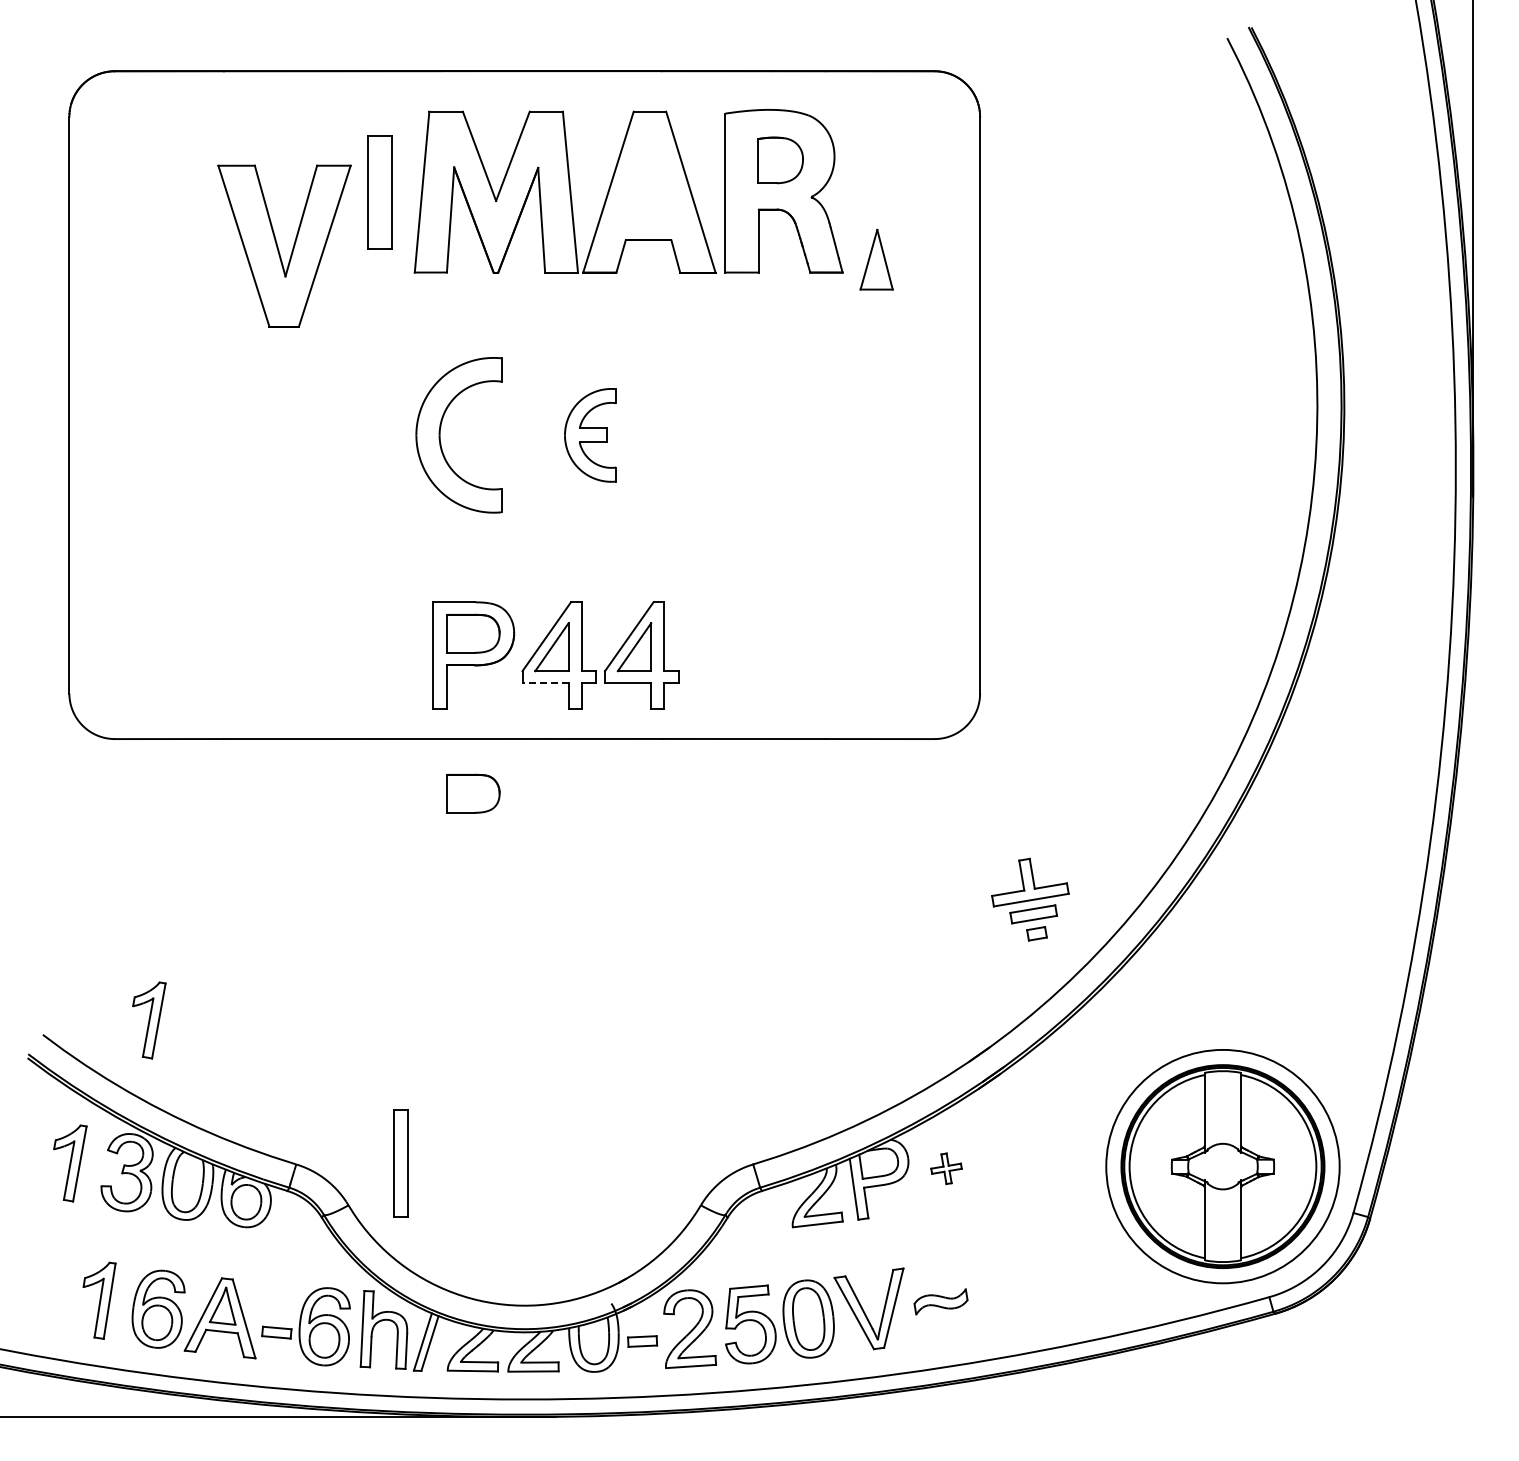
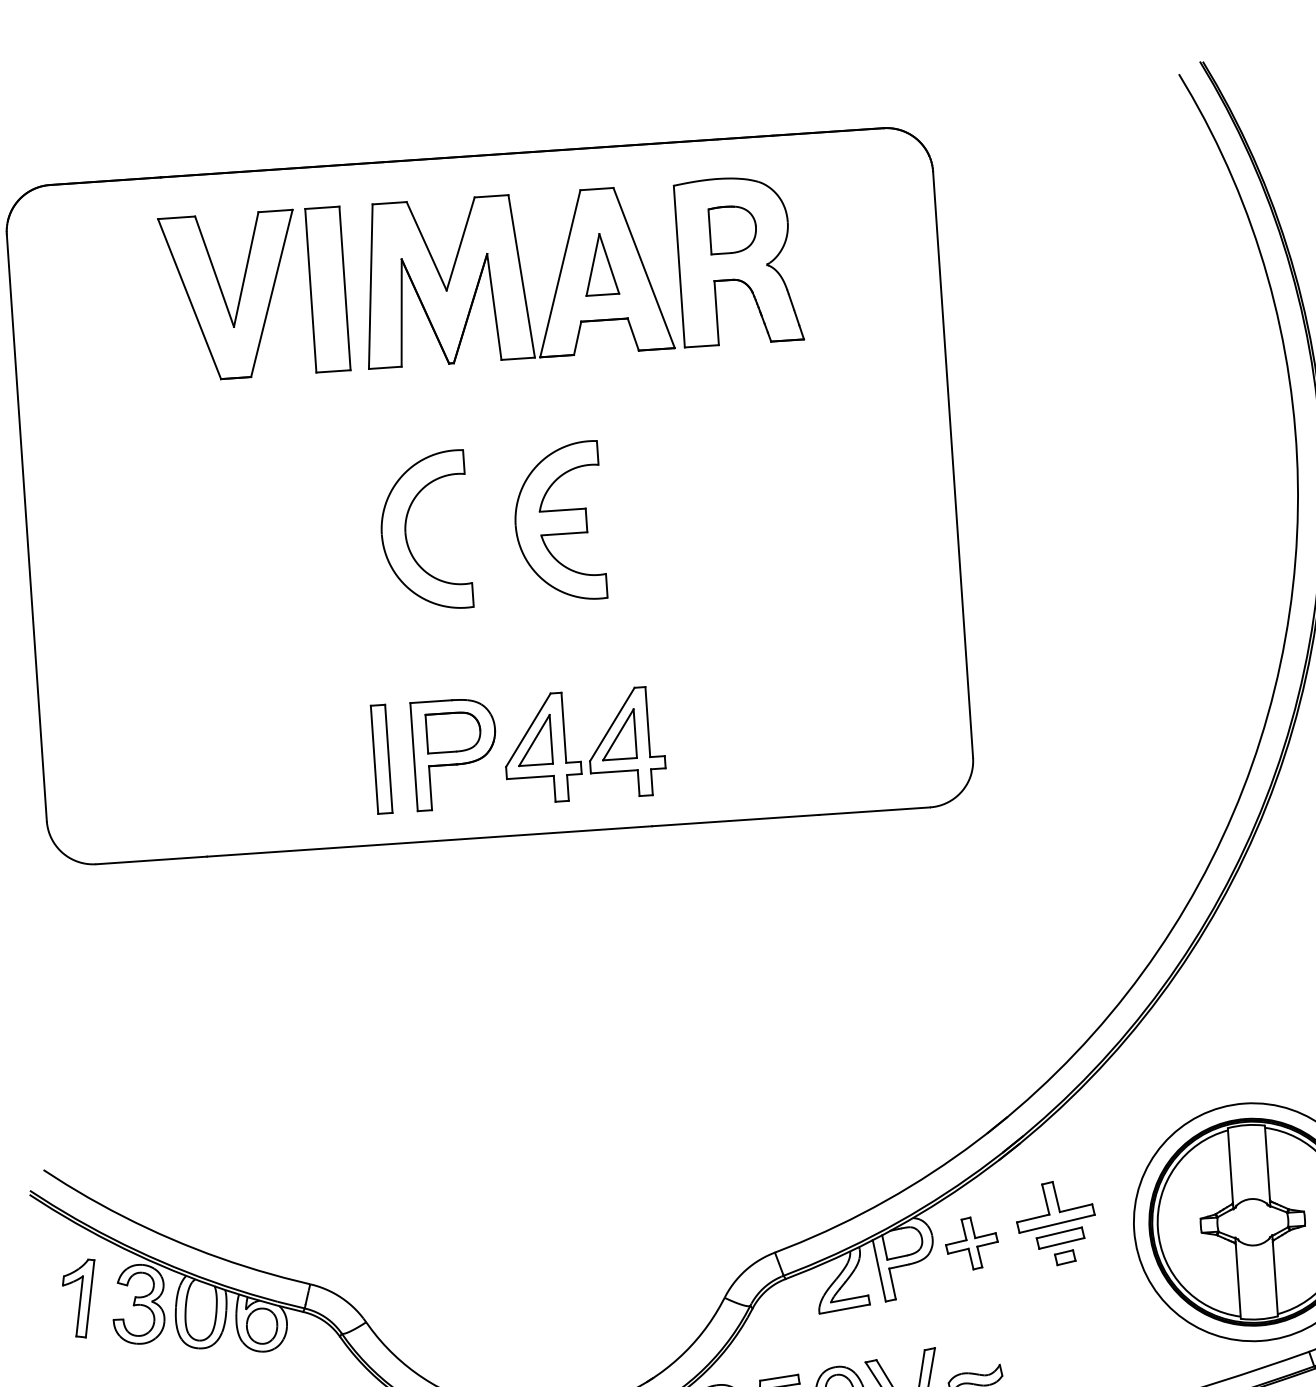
part: (379, 192) -> (327, 290), size x1.43
part: (278, 246) -> (224, 297), moved
part: (876, 259) -> (600, 264), moved
part: (590, 435) -> (558, 522), size x1.67
line: (545, 683) -> (530, 777), dashed -> solid
part: (473, 793) -> (464, 894), removed
part: (1030, 899) -> (1056, 1223), moved
part: (149, 1020) -> (150, 1148), removed
part: (400, 1163) -> (380, 759), moved
part: (946, 1168) -> (971, 1243), size x1.67

